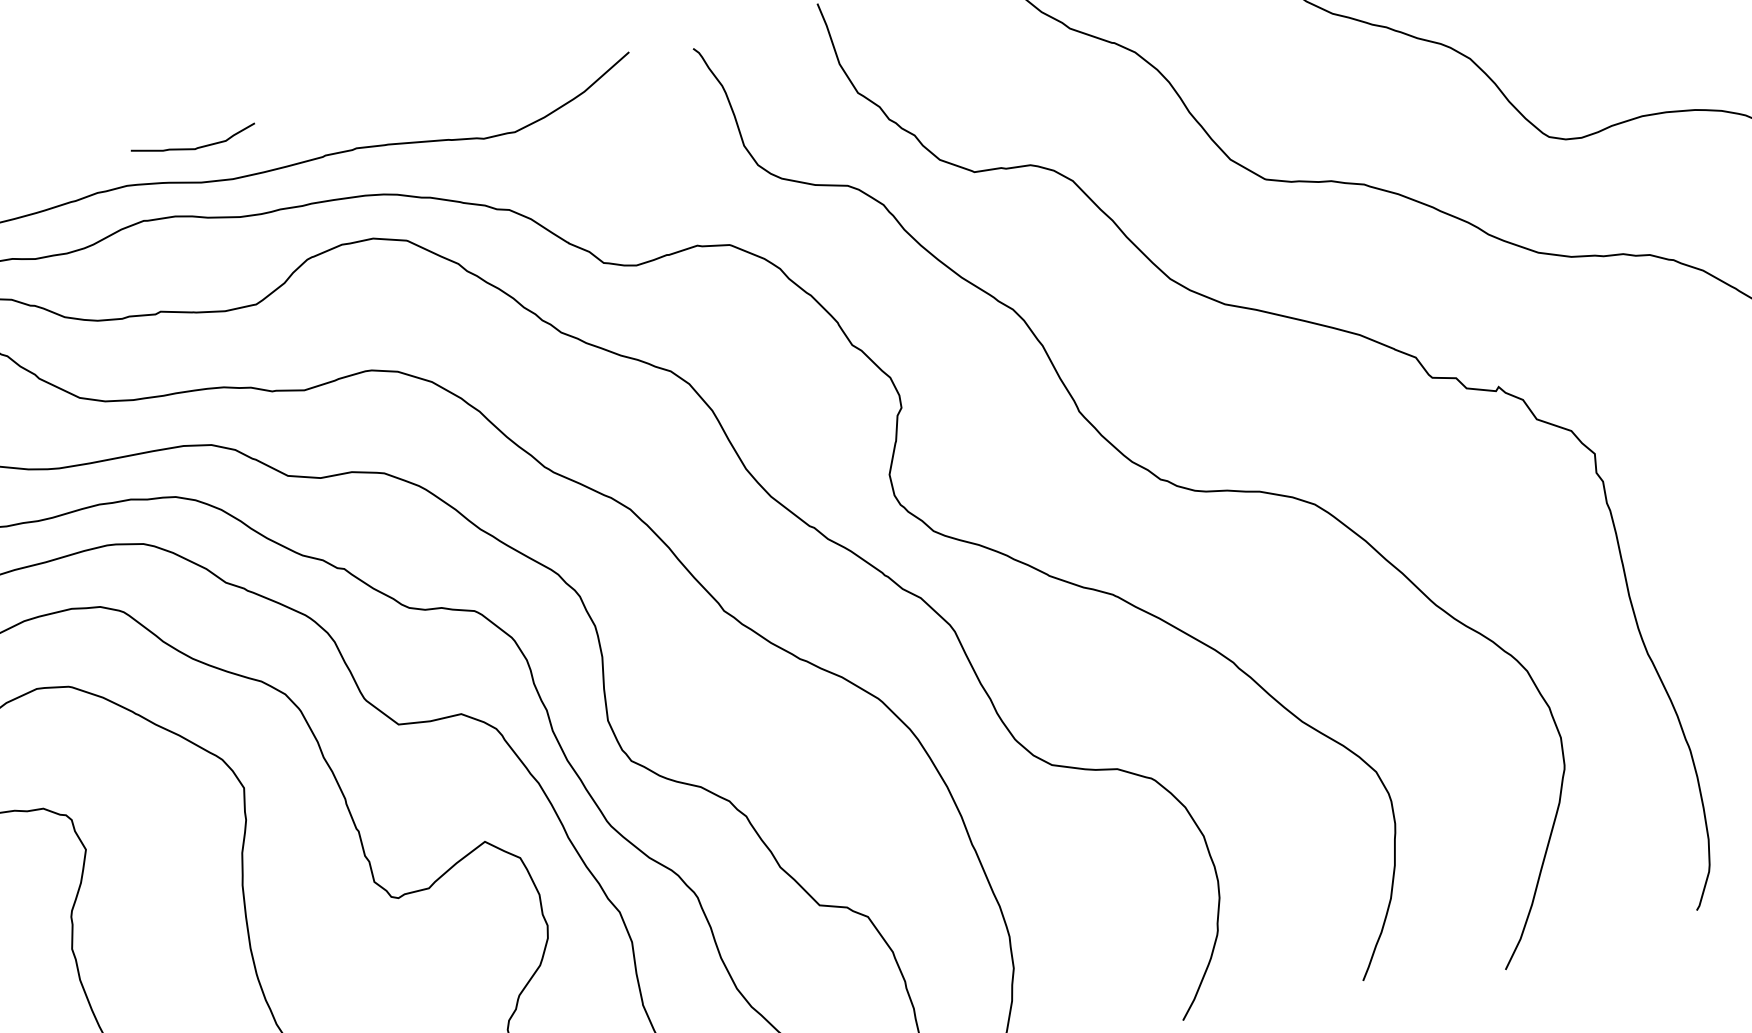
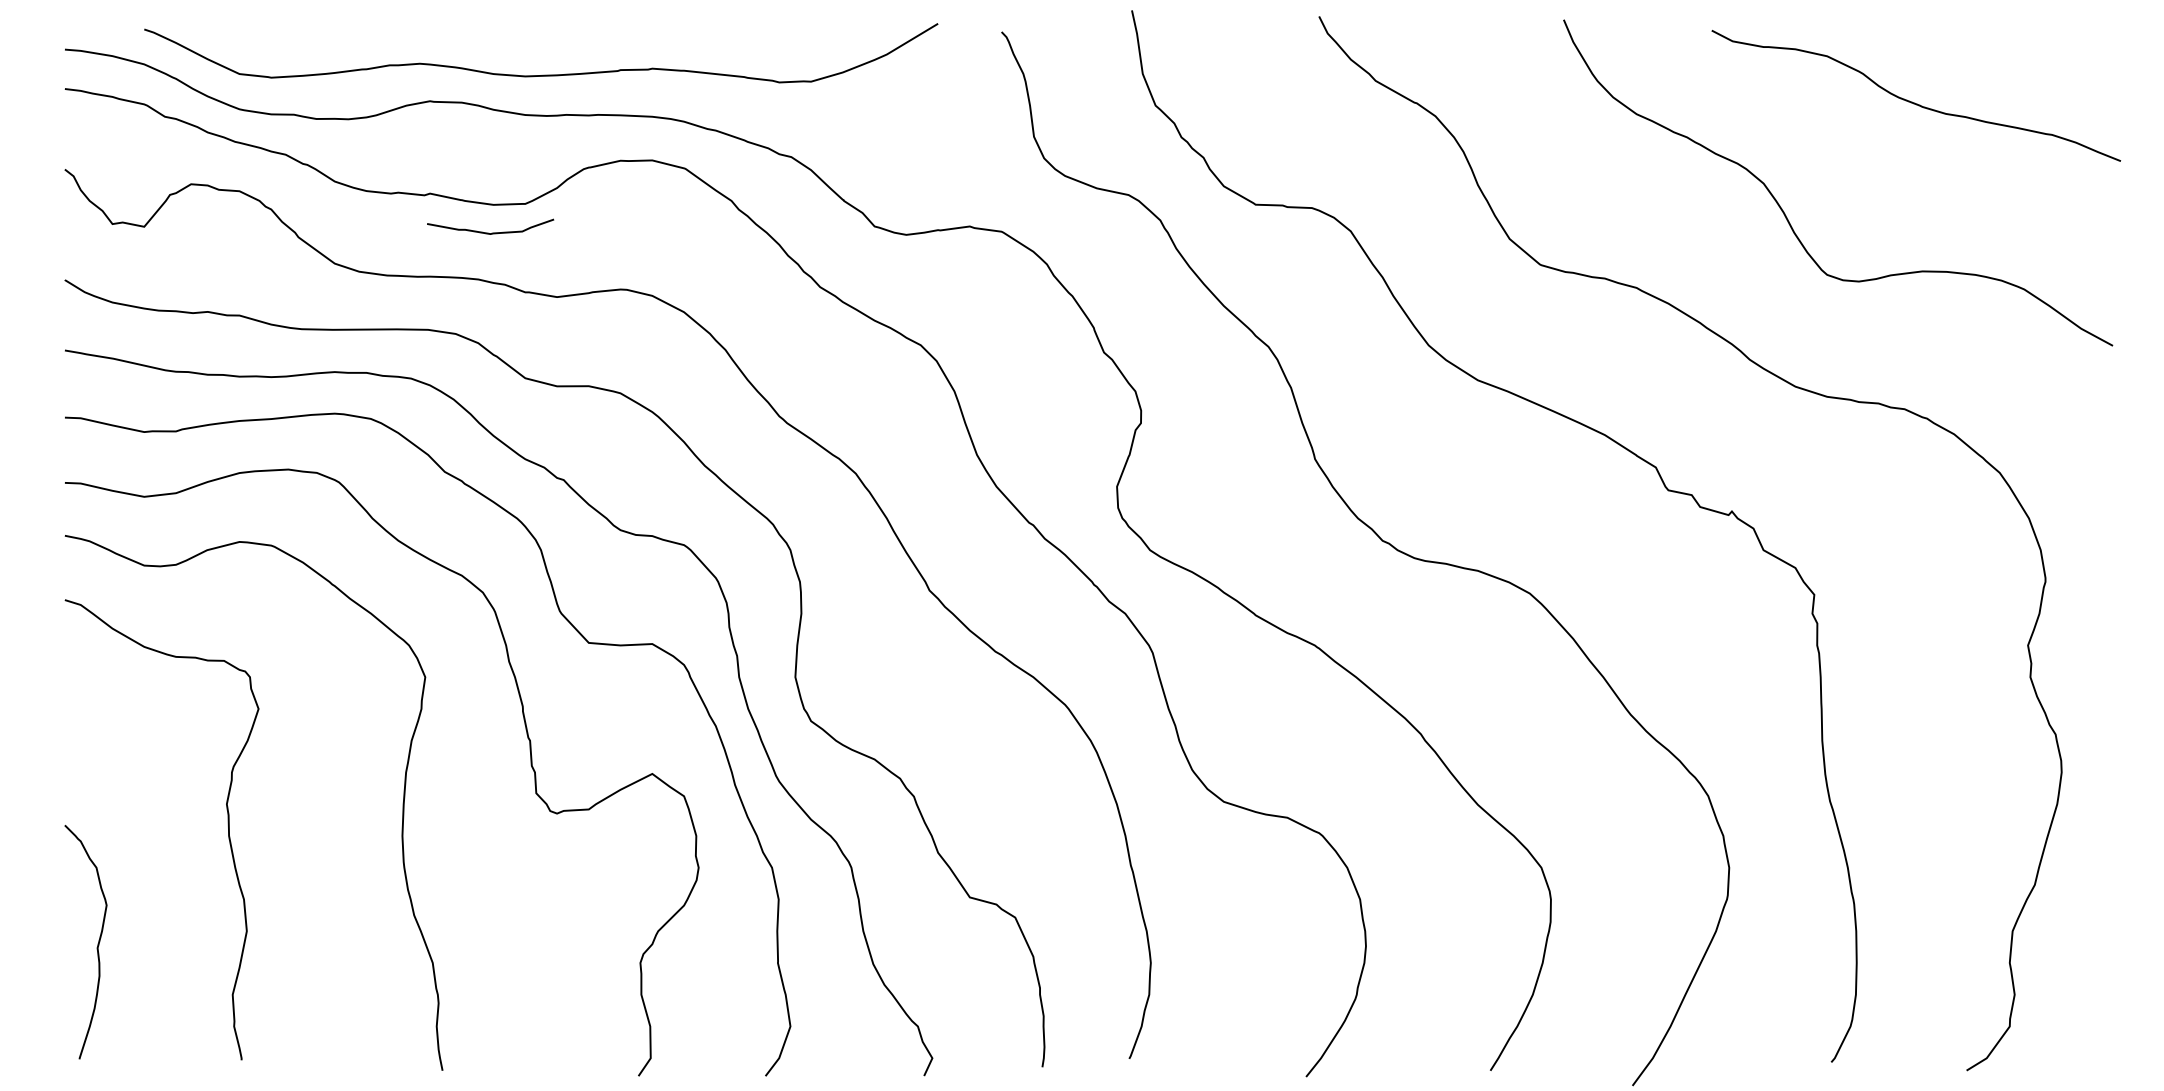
curve: (192, 148) -> (488, 232), moved

